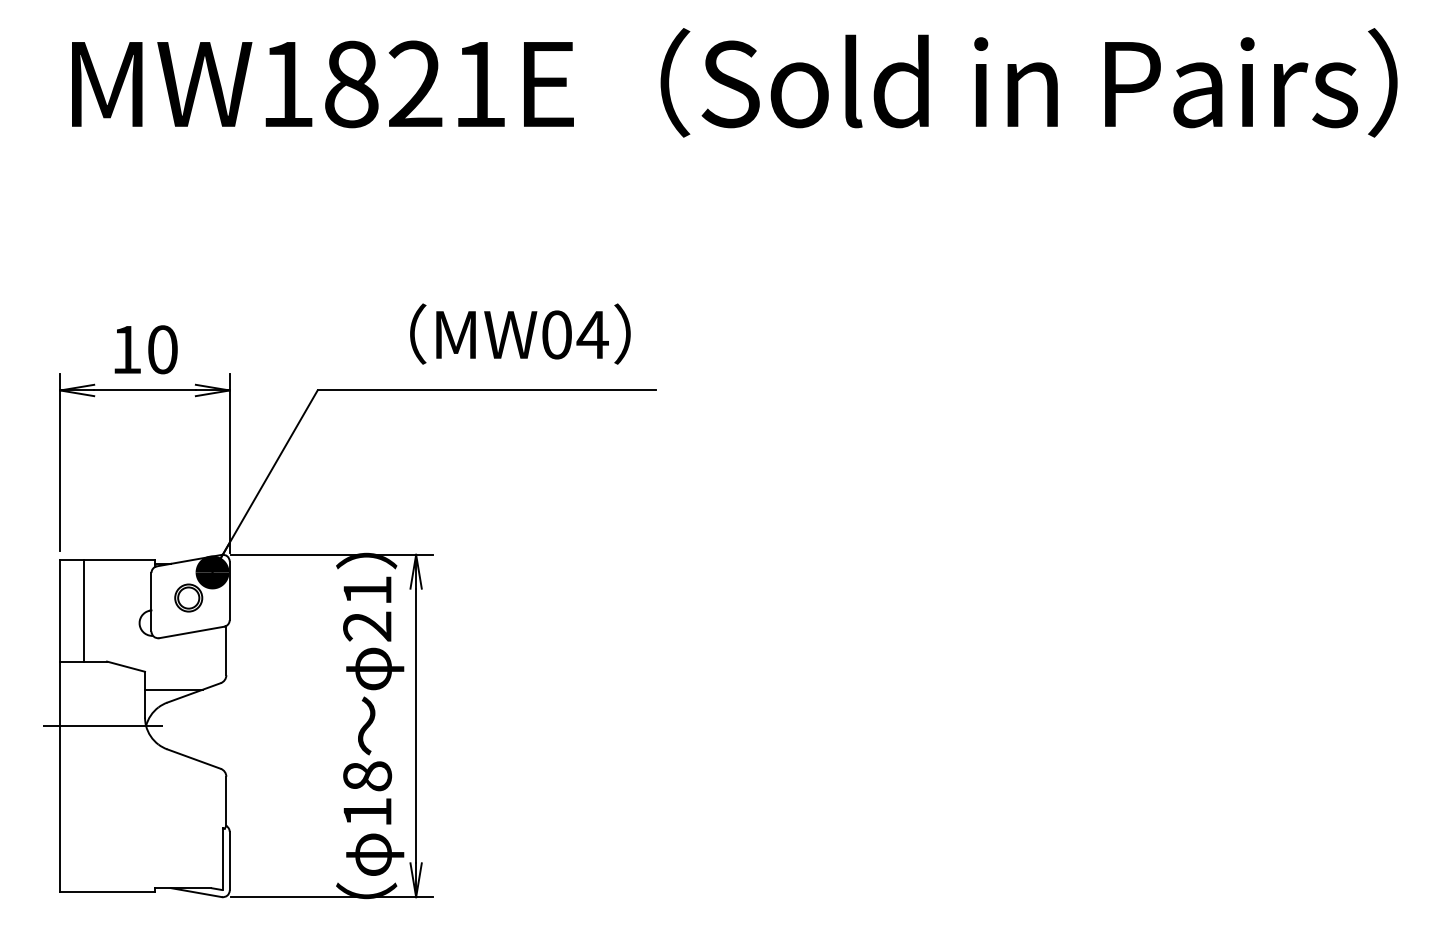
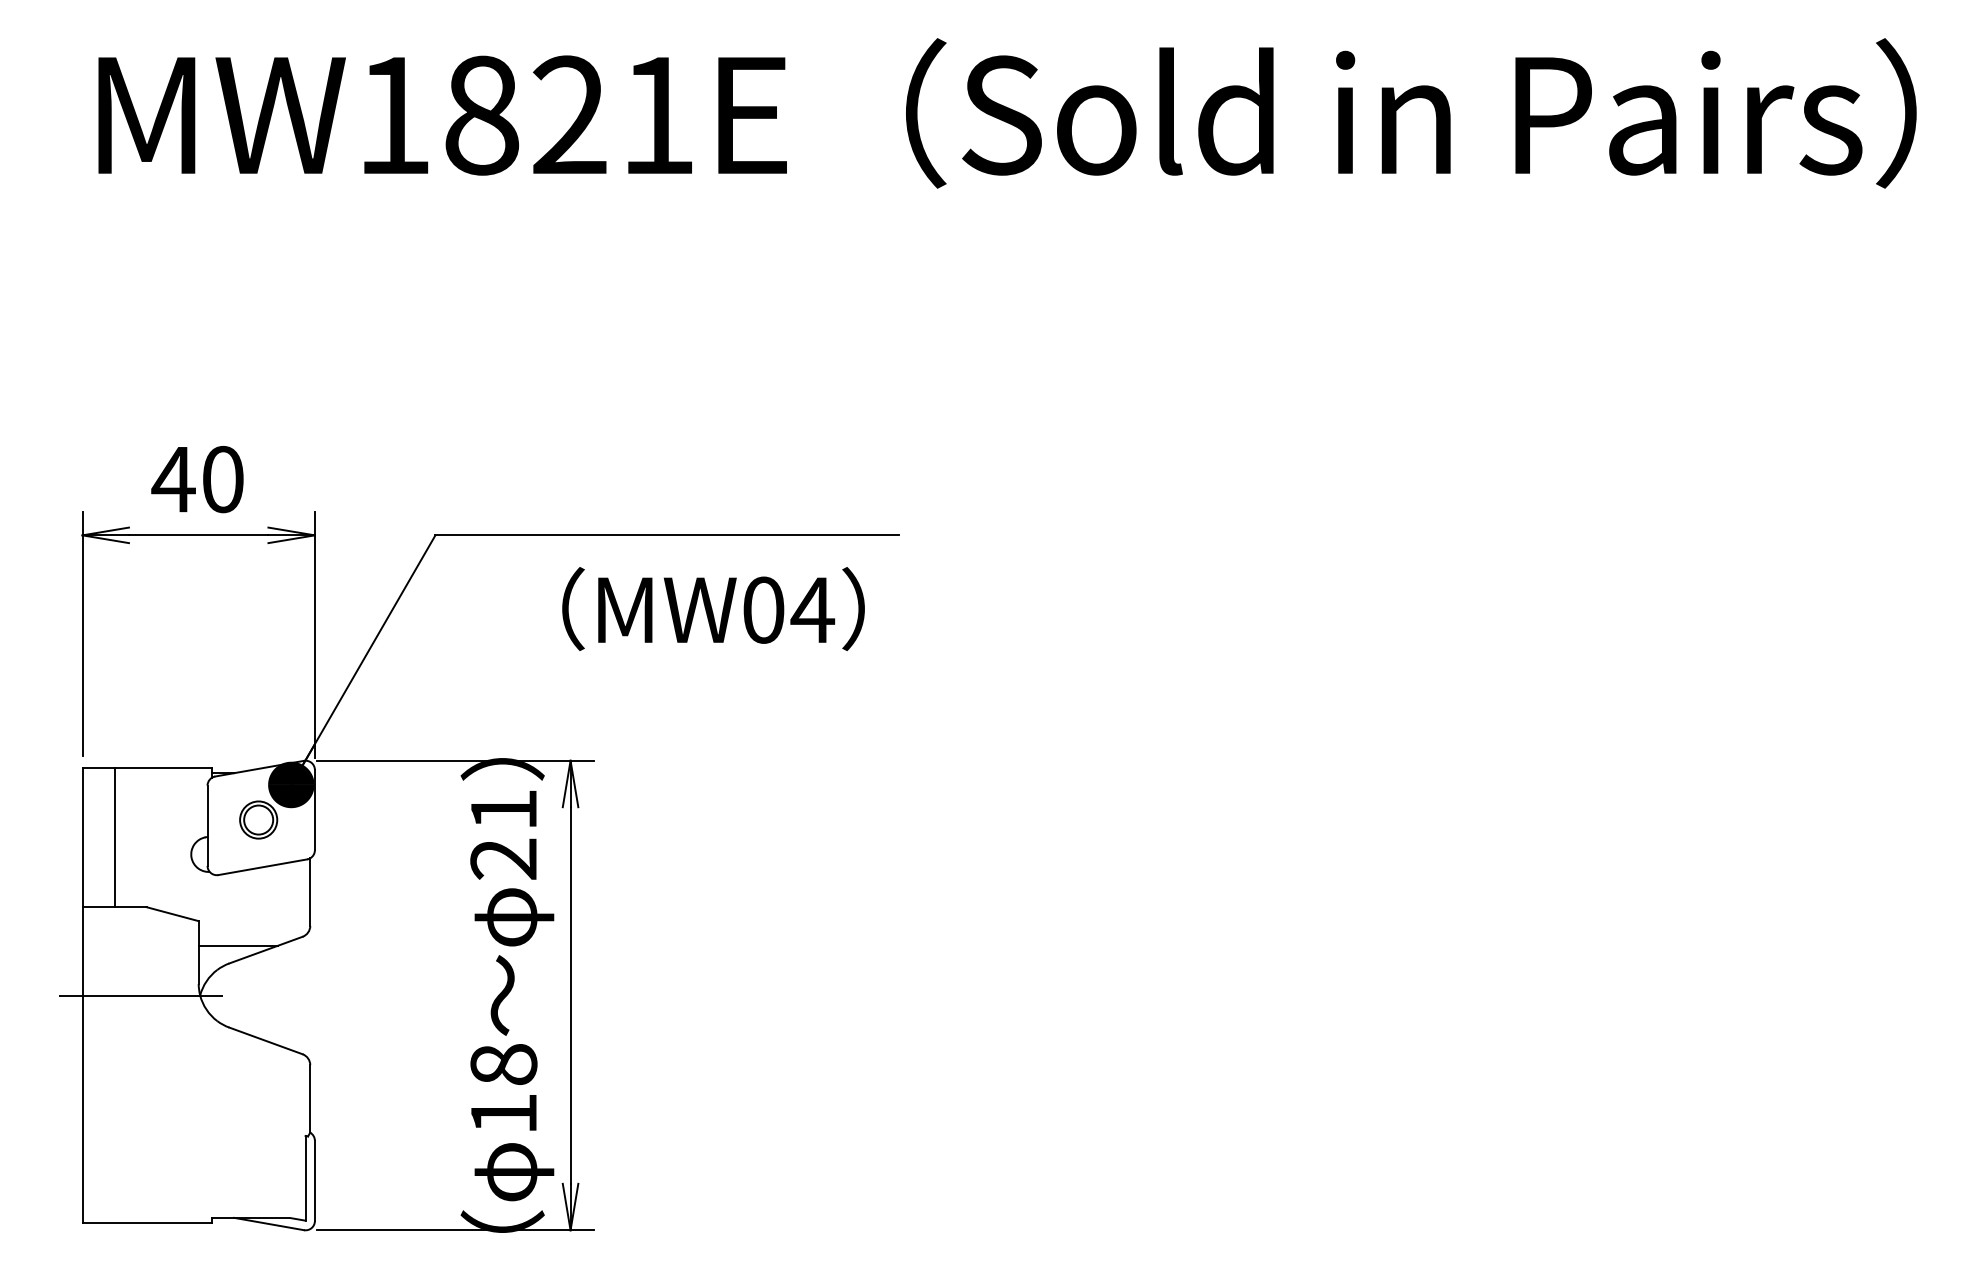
text: (520, 333) -> (713, 608), moved
text: (126, 349) -> (173, 479), 10 -> 40

